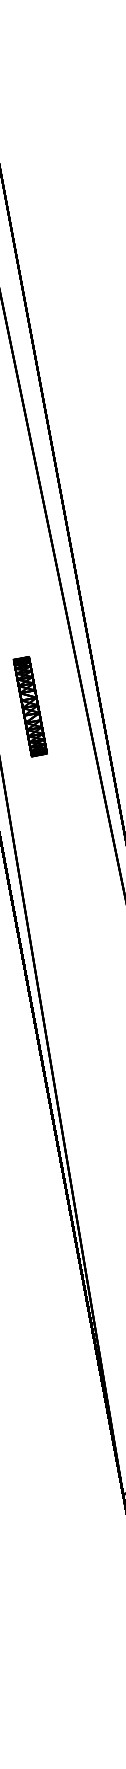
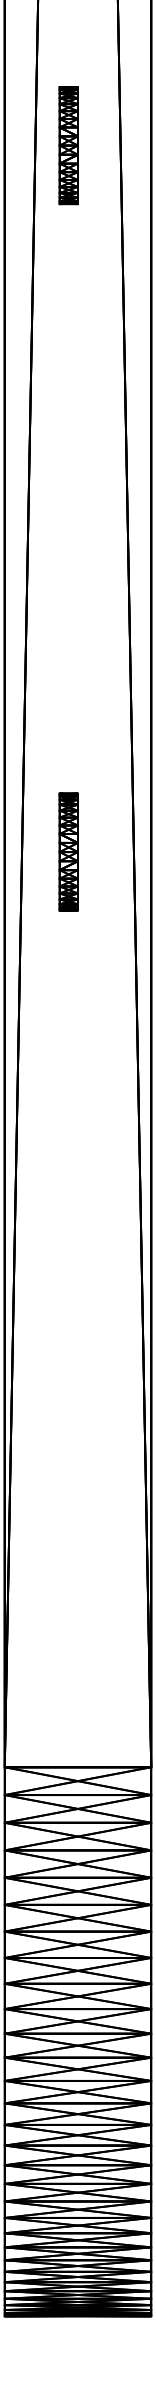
part: (30, 706) -> (68, 851), moved

